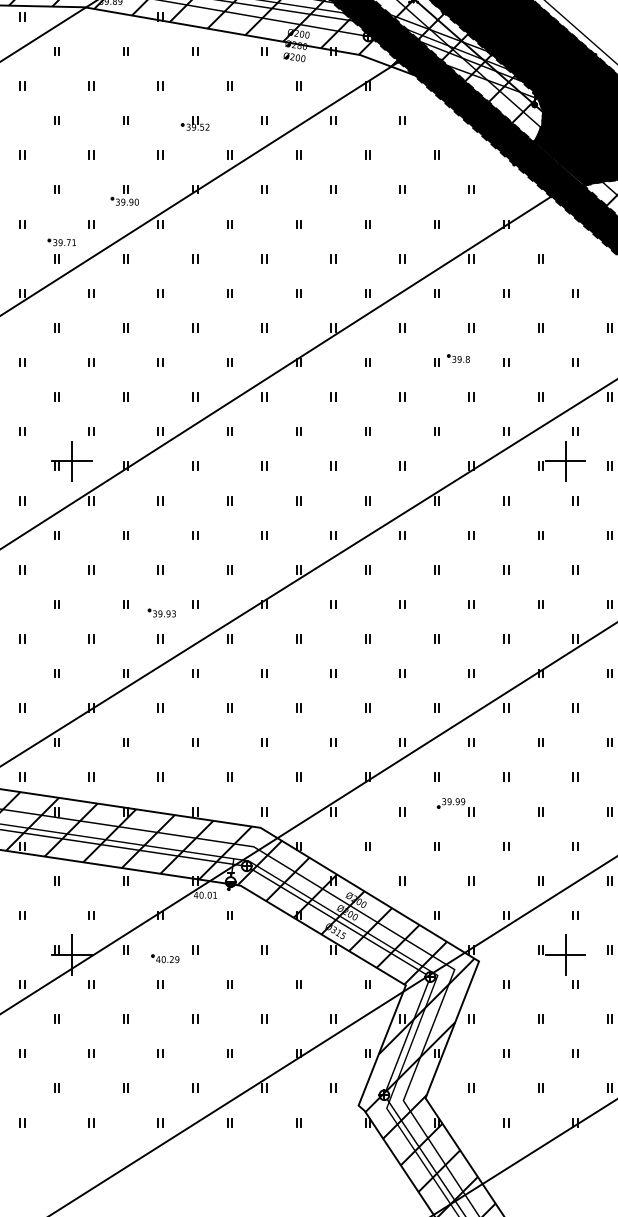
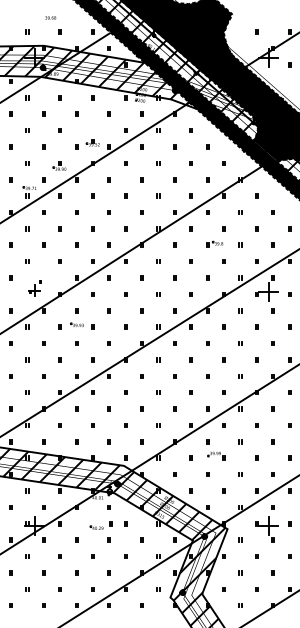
part: (194, 122) -> (92, 142), moved
part: (71, 453) -> (34, 288), size x0.6
part: (160, 611) -> (76, 324), moved
part: (173, 953) -> (100, 525), moved

